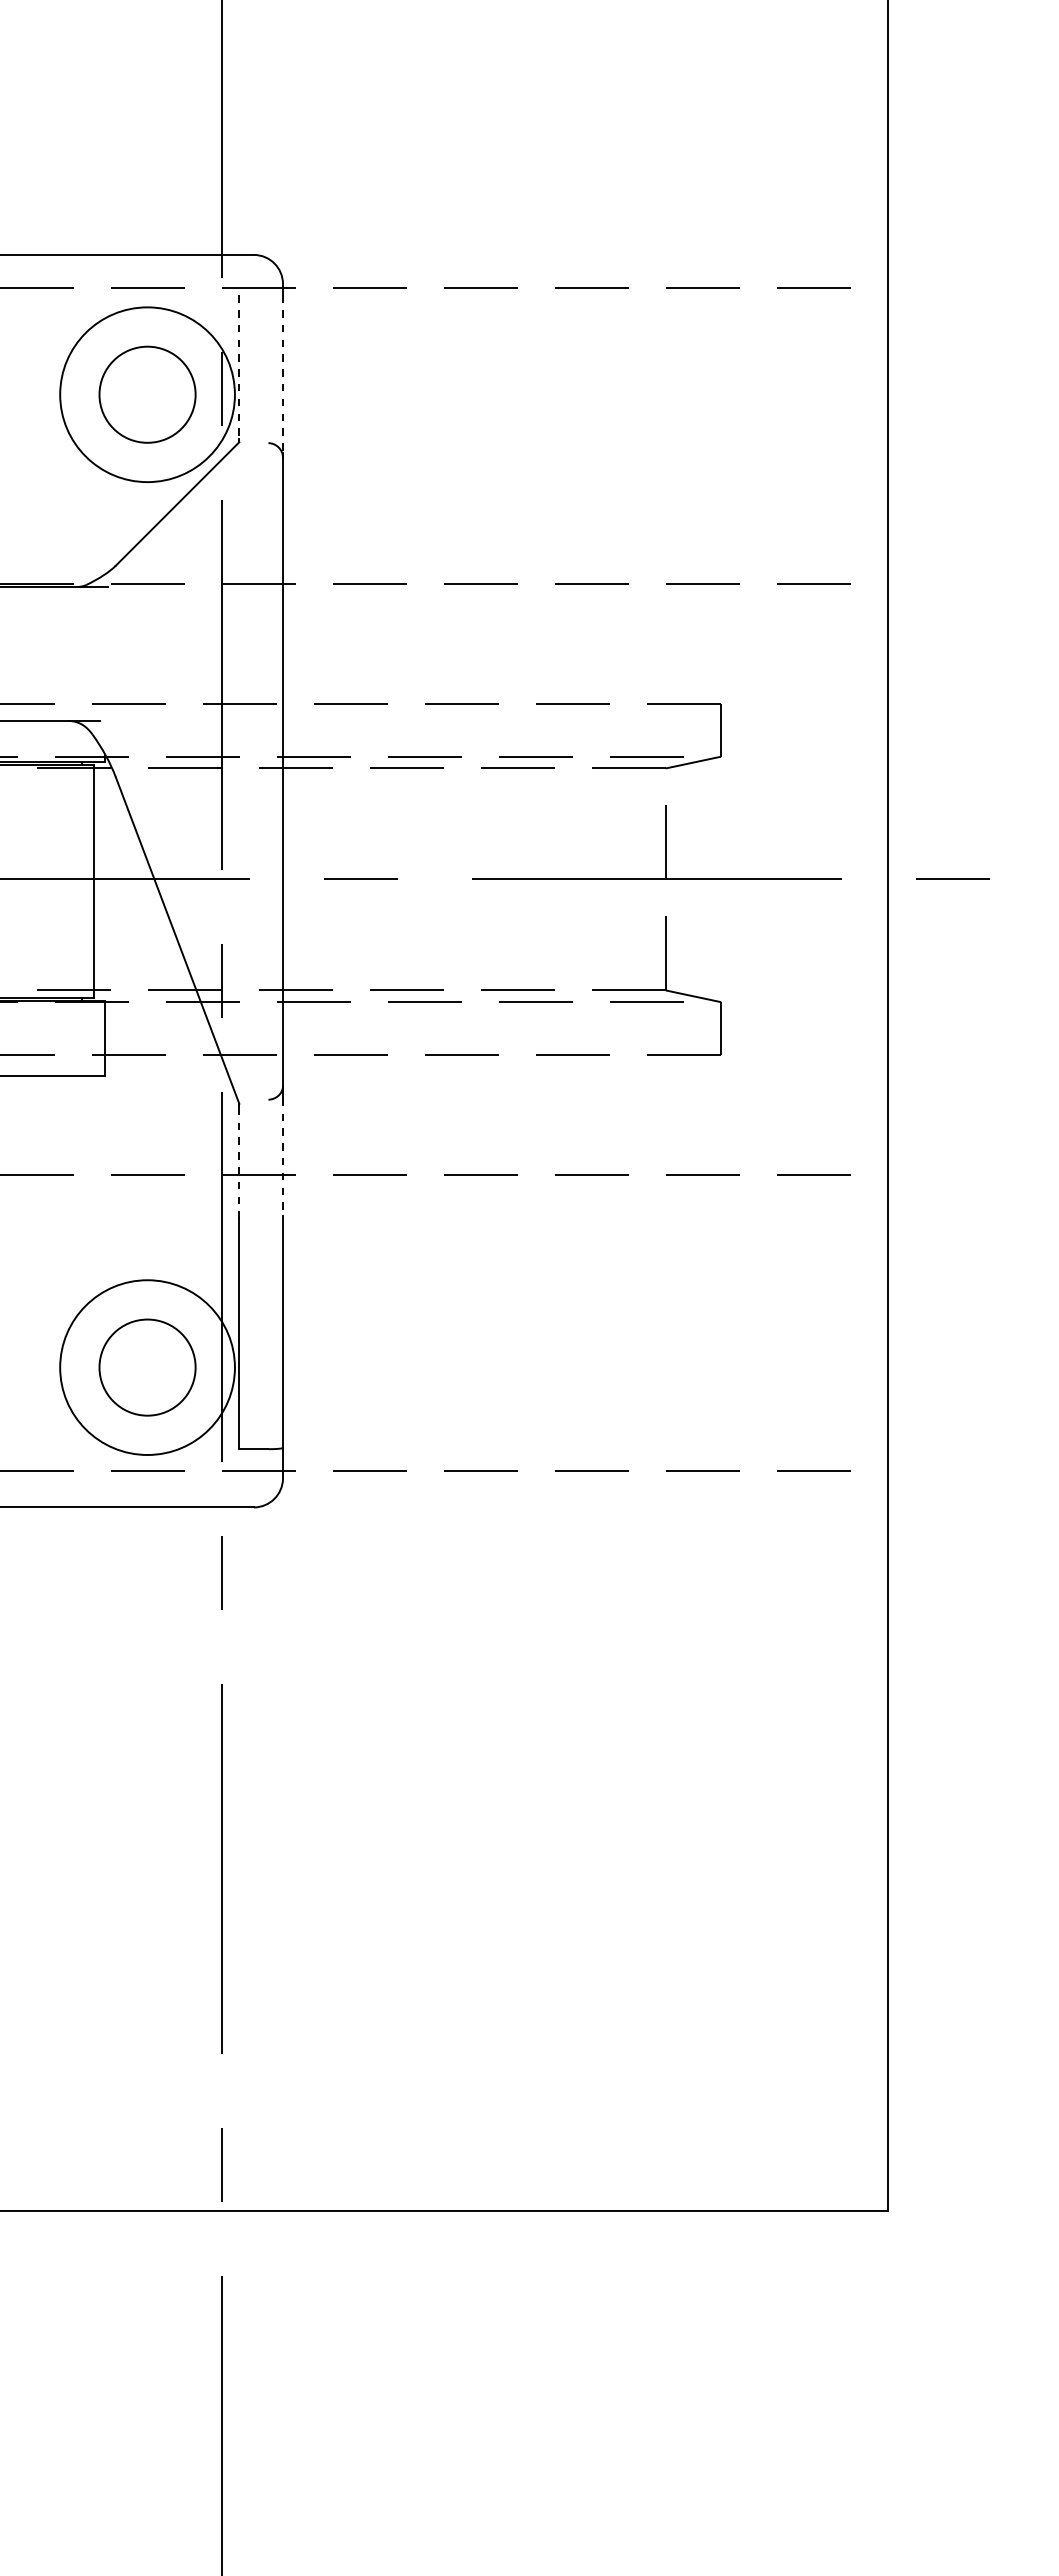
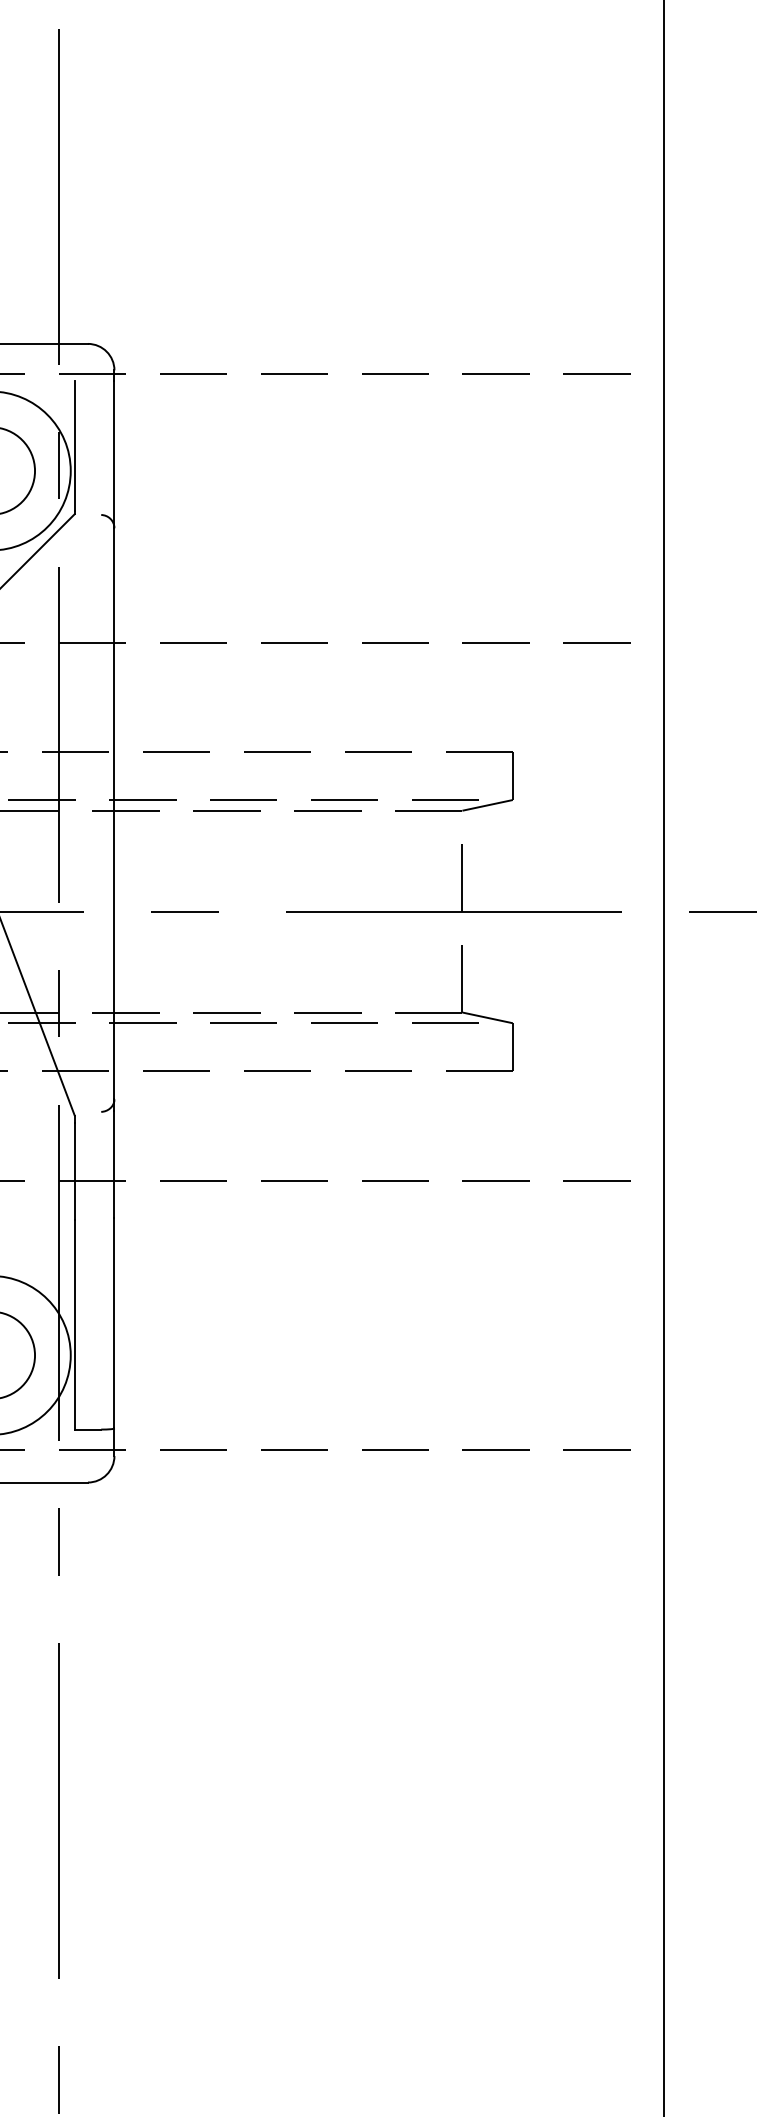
line: (239, 367) -> (74, 446), dashed -> solid
line: (283, 374) -> (114, 452), dashed -> solid
line: (283, 1157) -> (114, 1164), dashed -> solid
line: (239, 1164) -> (74, 1170), dashed -> solid

